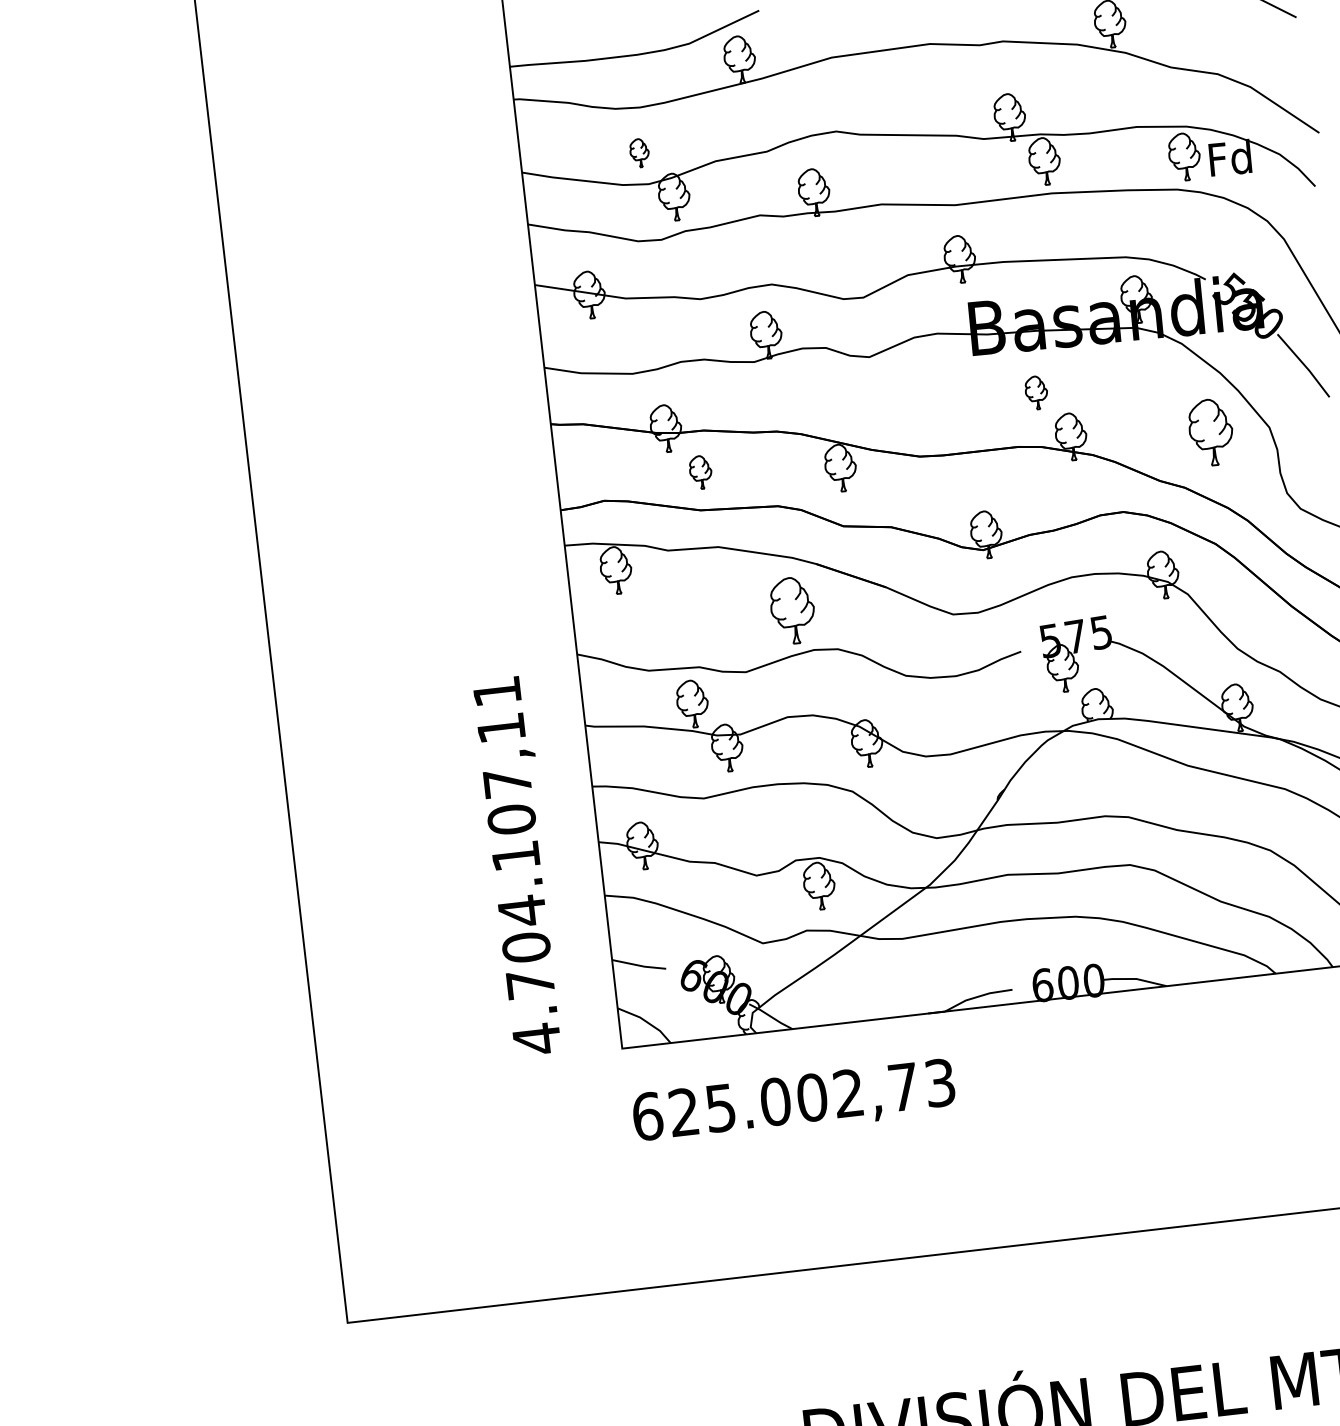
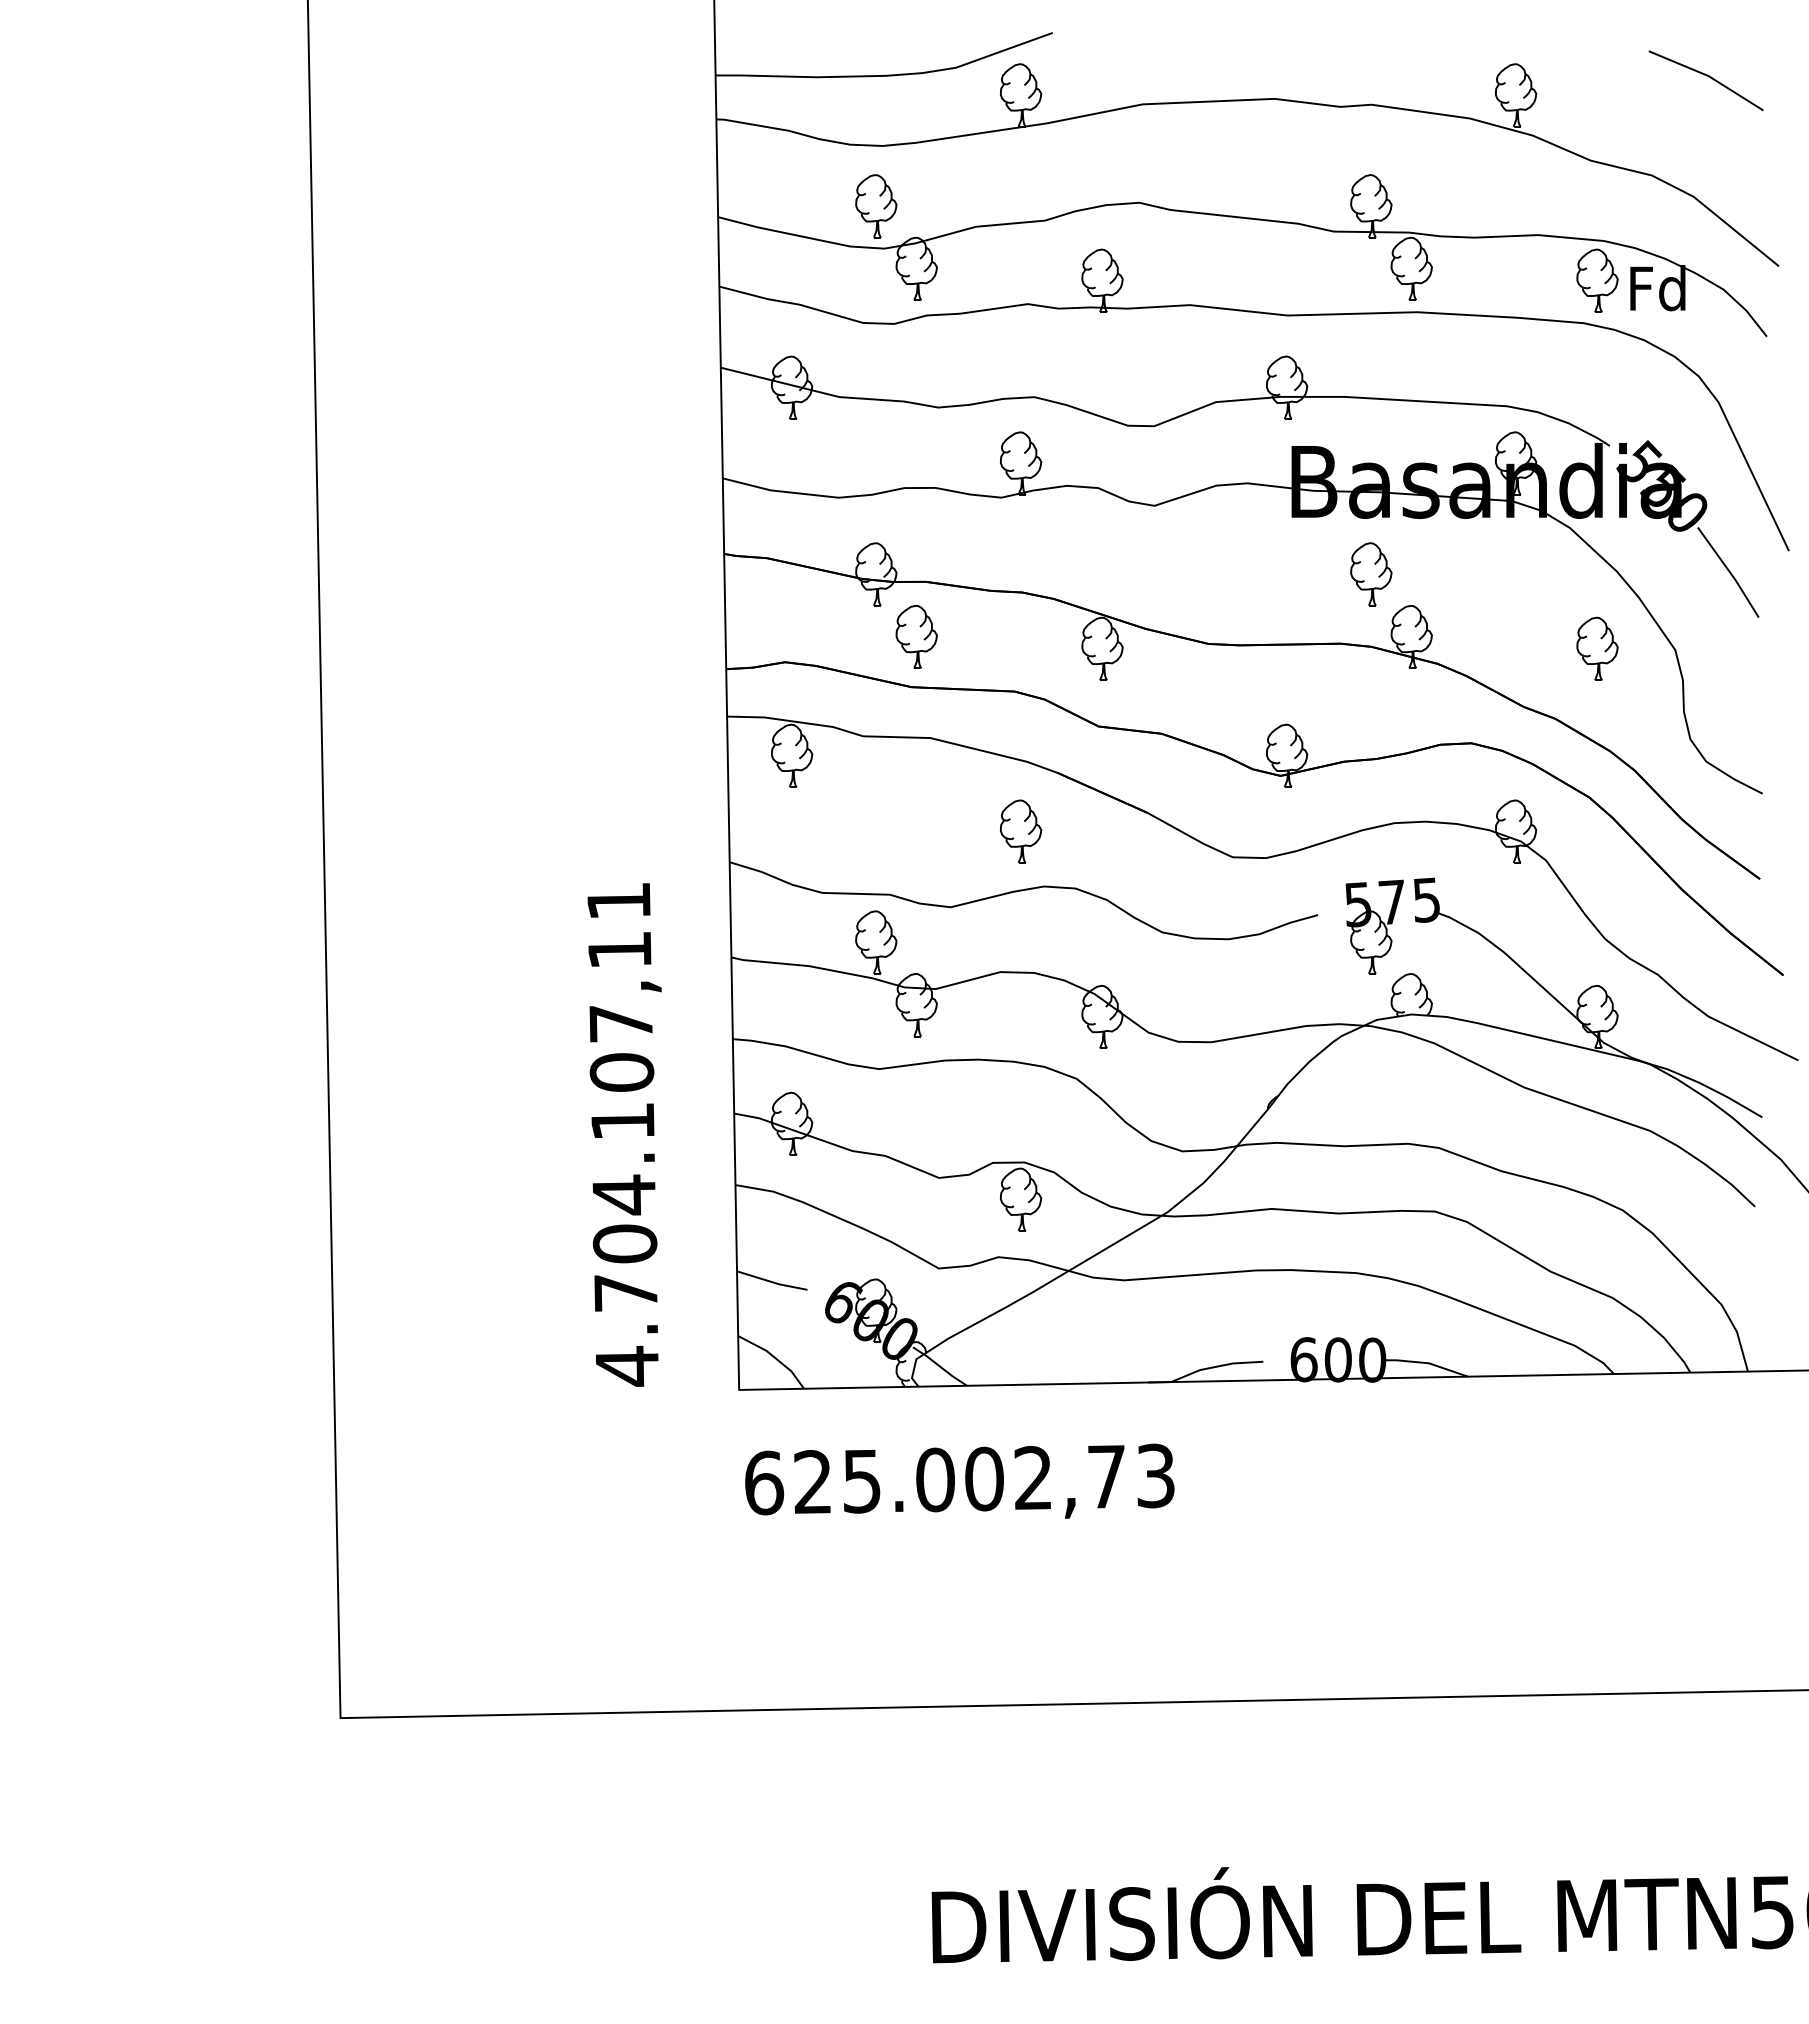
part: (639, 153) -> (876, 206), size x1.67
part: (1036, 392) -> (1371, 574), size x1.43
part: (1211, 432) -> (1597, 648), size x0.71
part: (700, 472) -> (916, 636), size x1.43
part: (793, 610) -> (1021, 831), size x0.71

